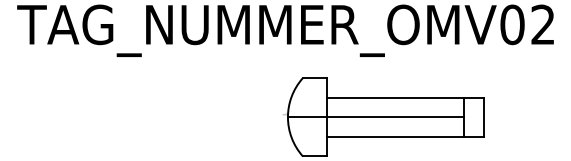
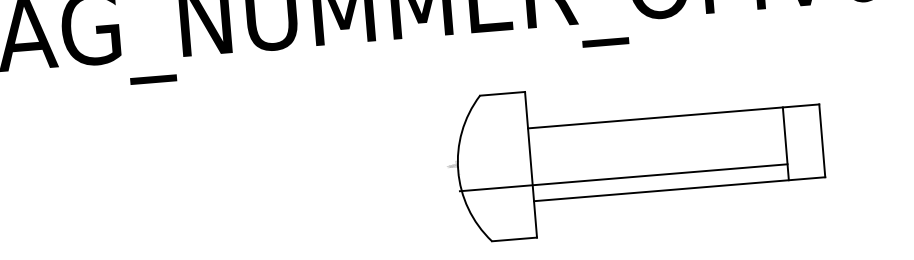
line: (375, 117) -> (622, 178), moved

